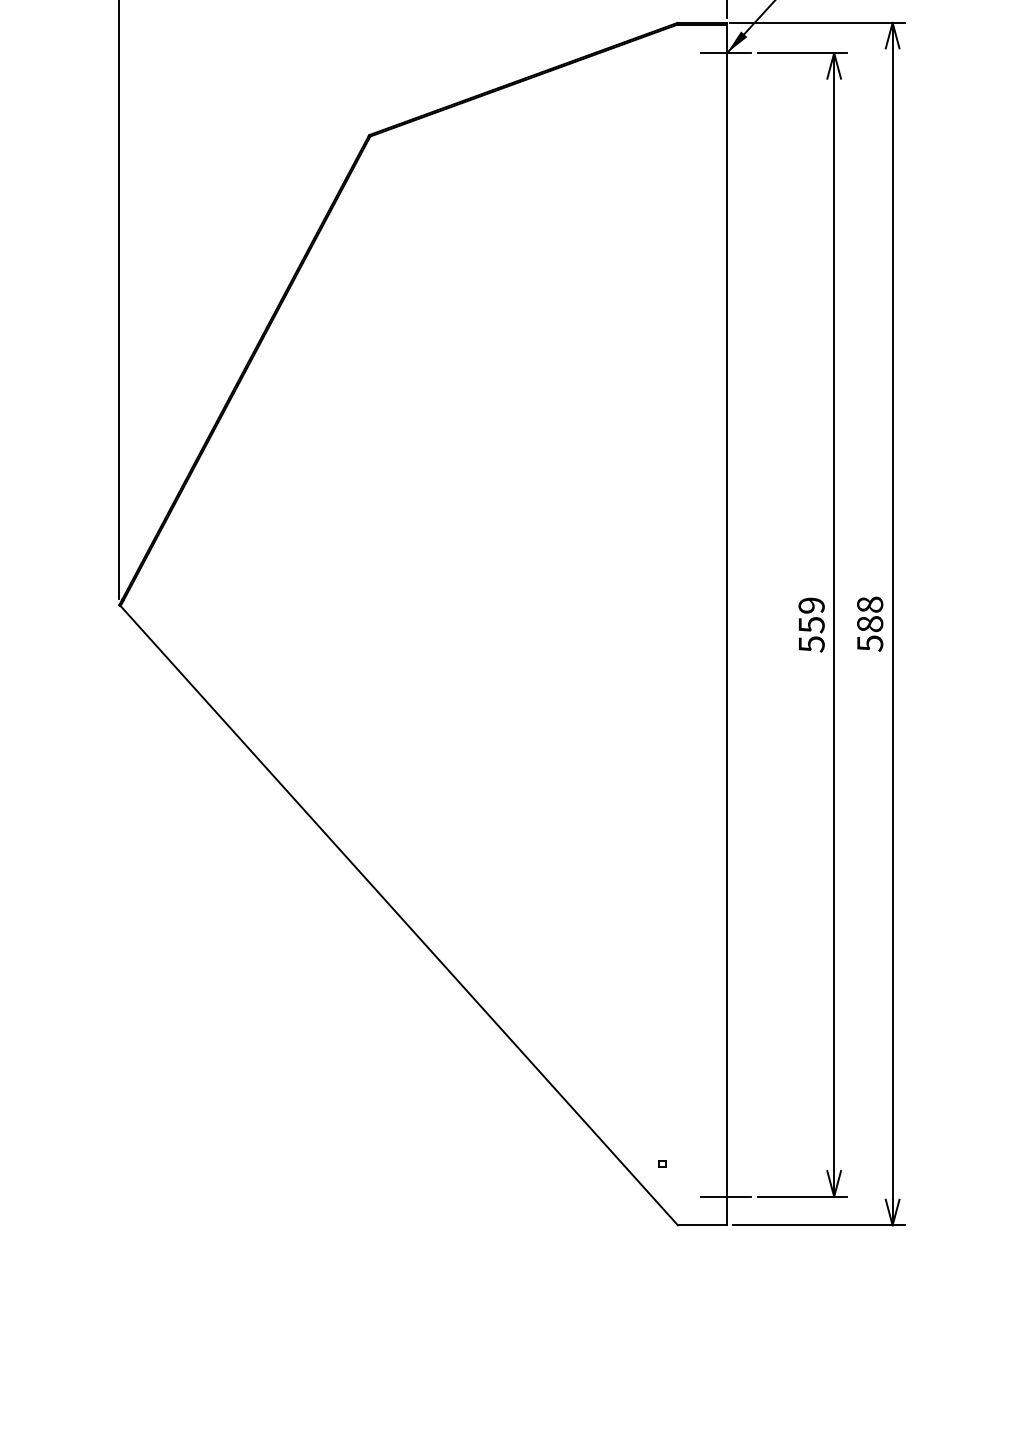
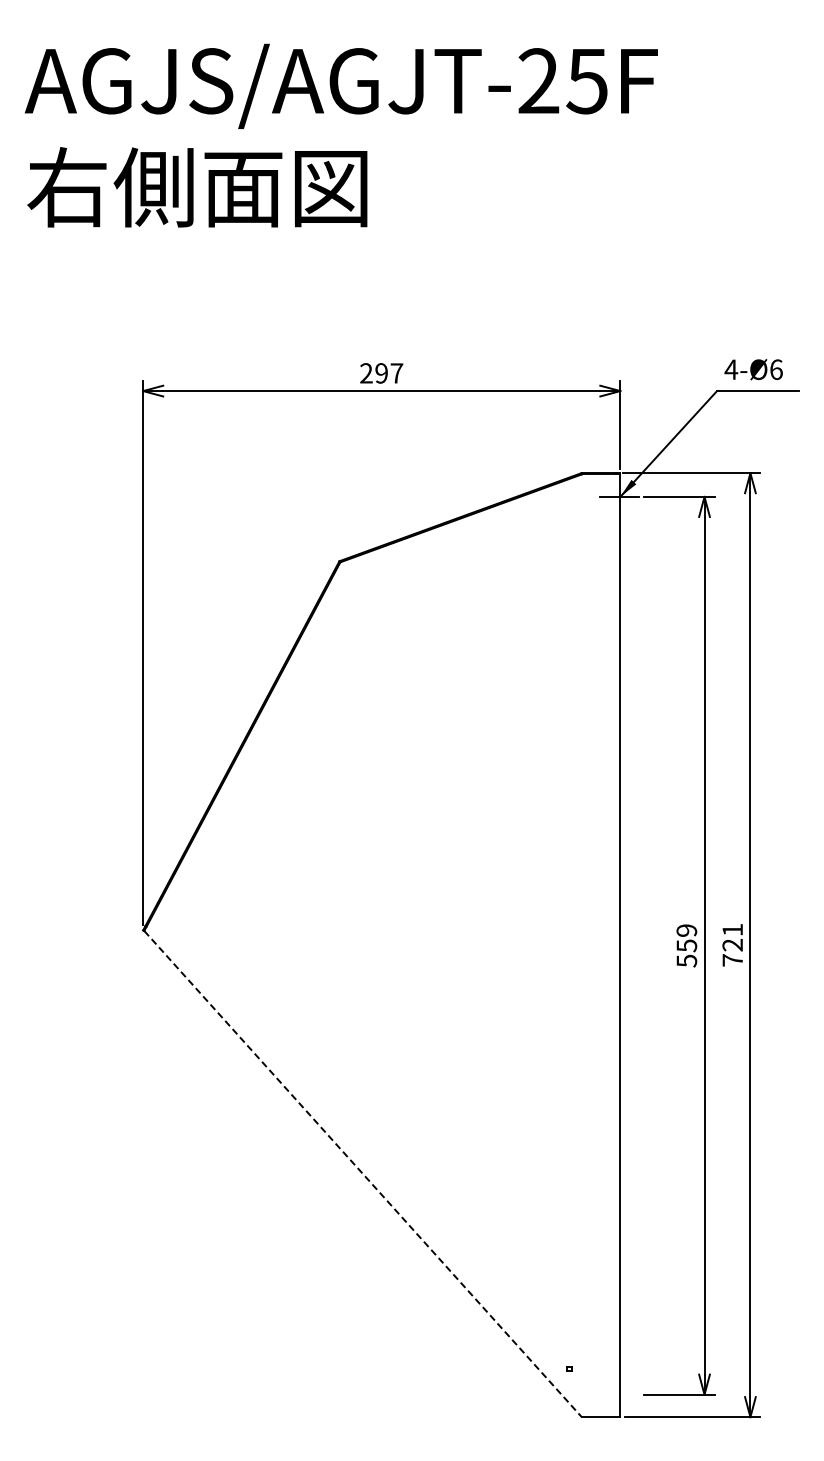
text: (869, 623) -> (732, 944), 588 -> 721
line: (399, 916) -> (363, 1174), solid -> dashed
line: (725, 1196) -> (619, 1394), removed

